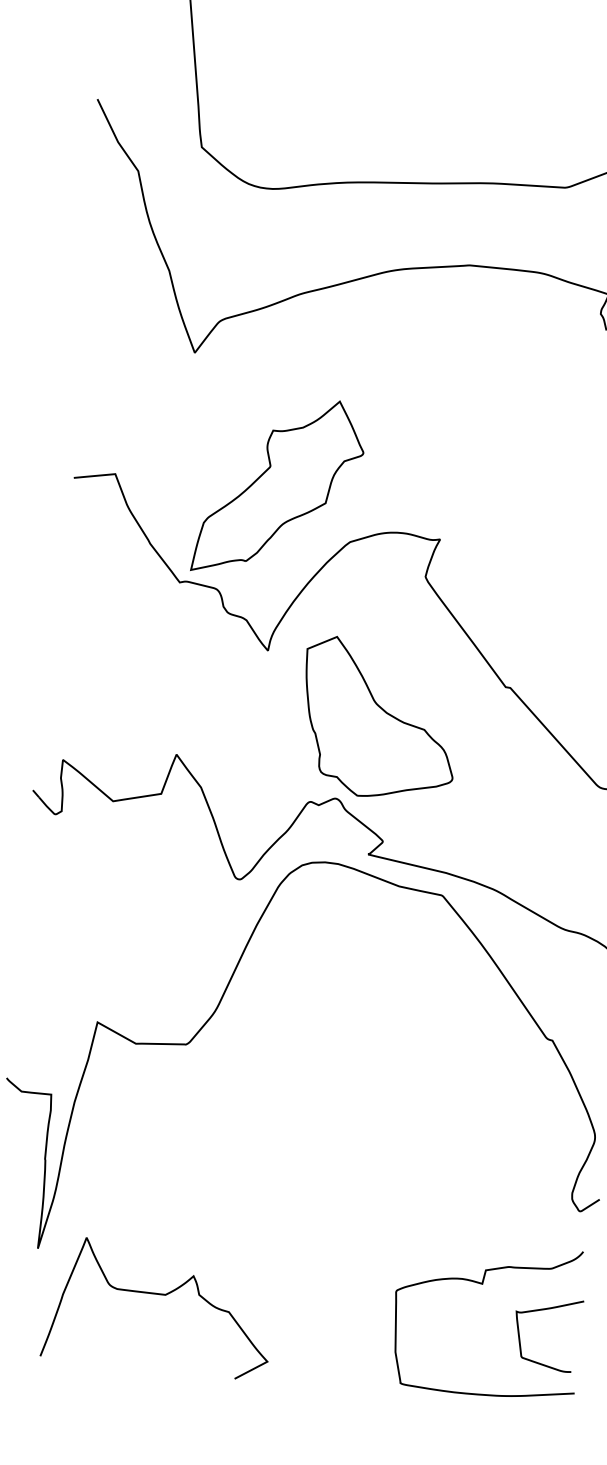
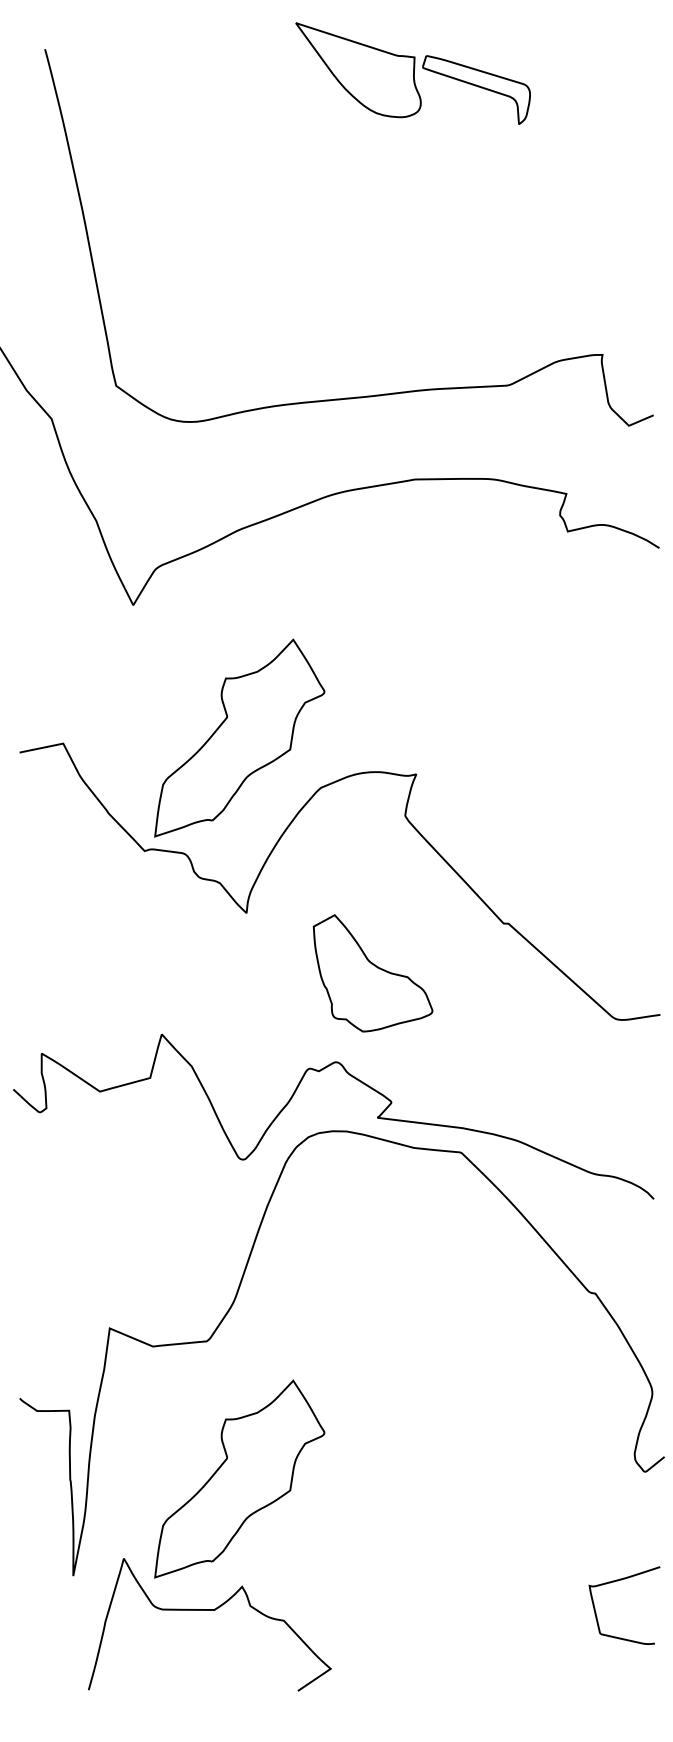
part: (378, 719) -> (372, 973), size x0.7
part: (202, 1175) -> (239, 1478), added
curve: (482, 1284) -> (550, 1561), removed

